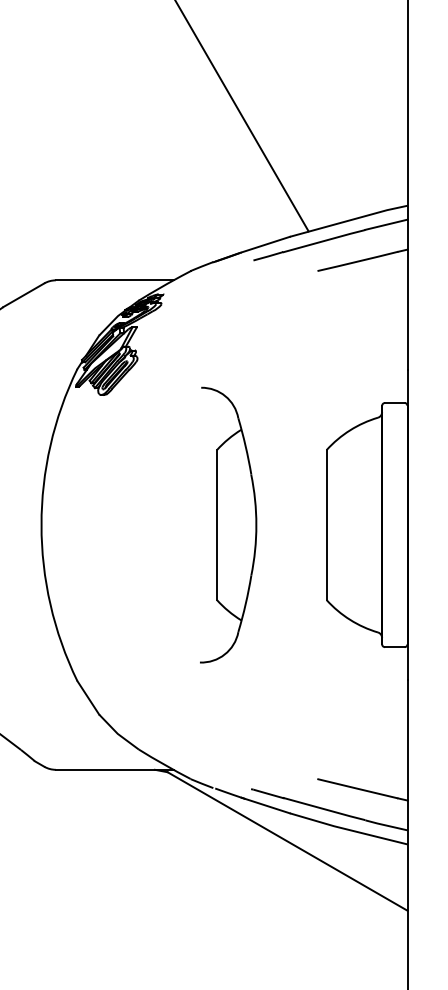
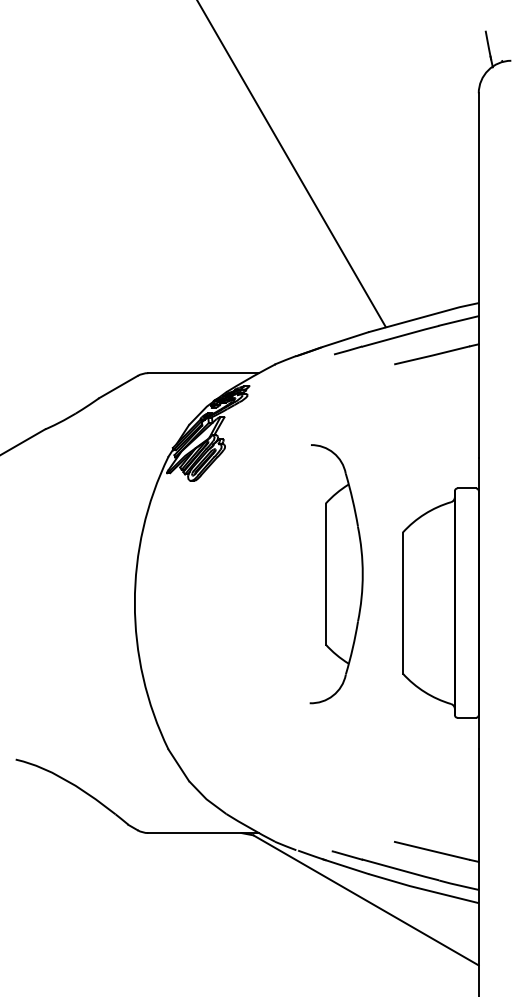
part: (228, 525) -> (336, 574), moved

